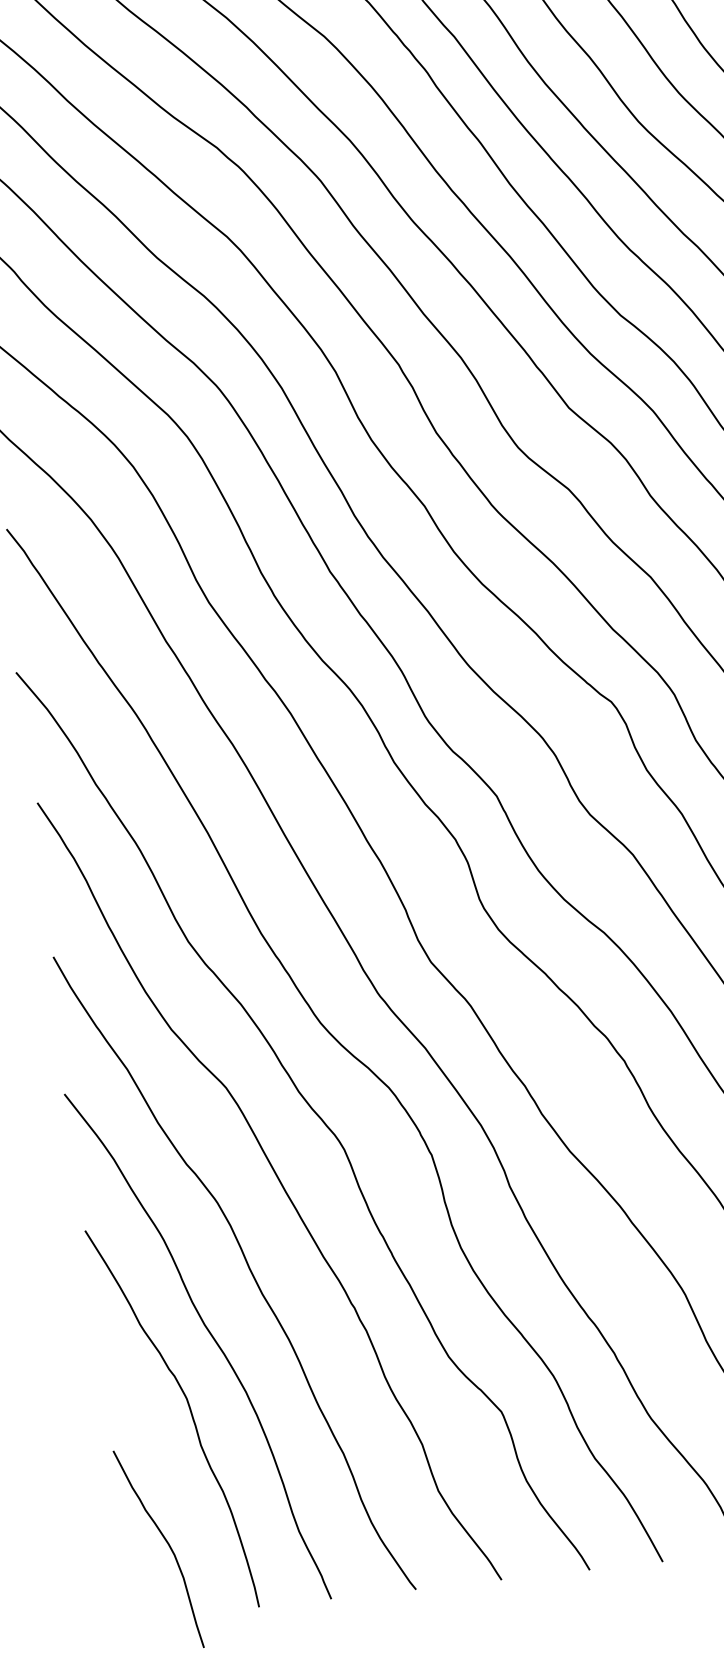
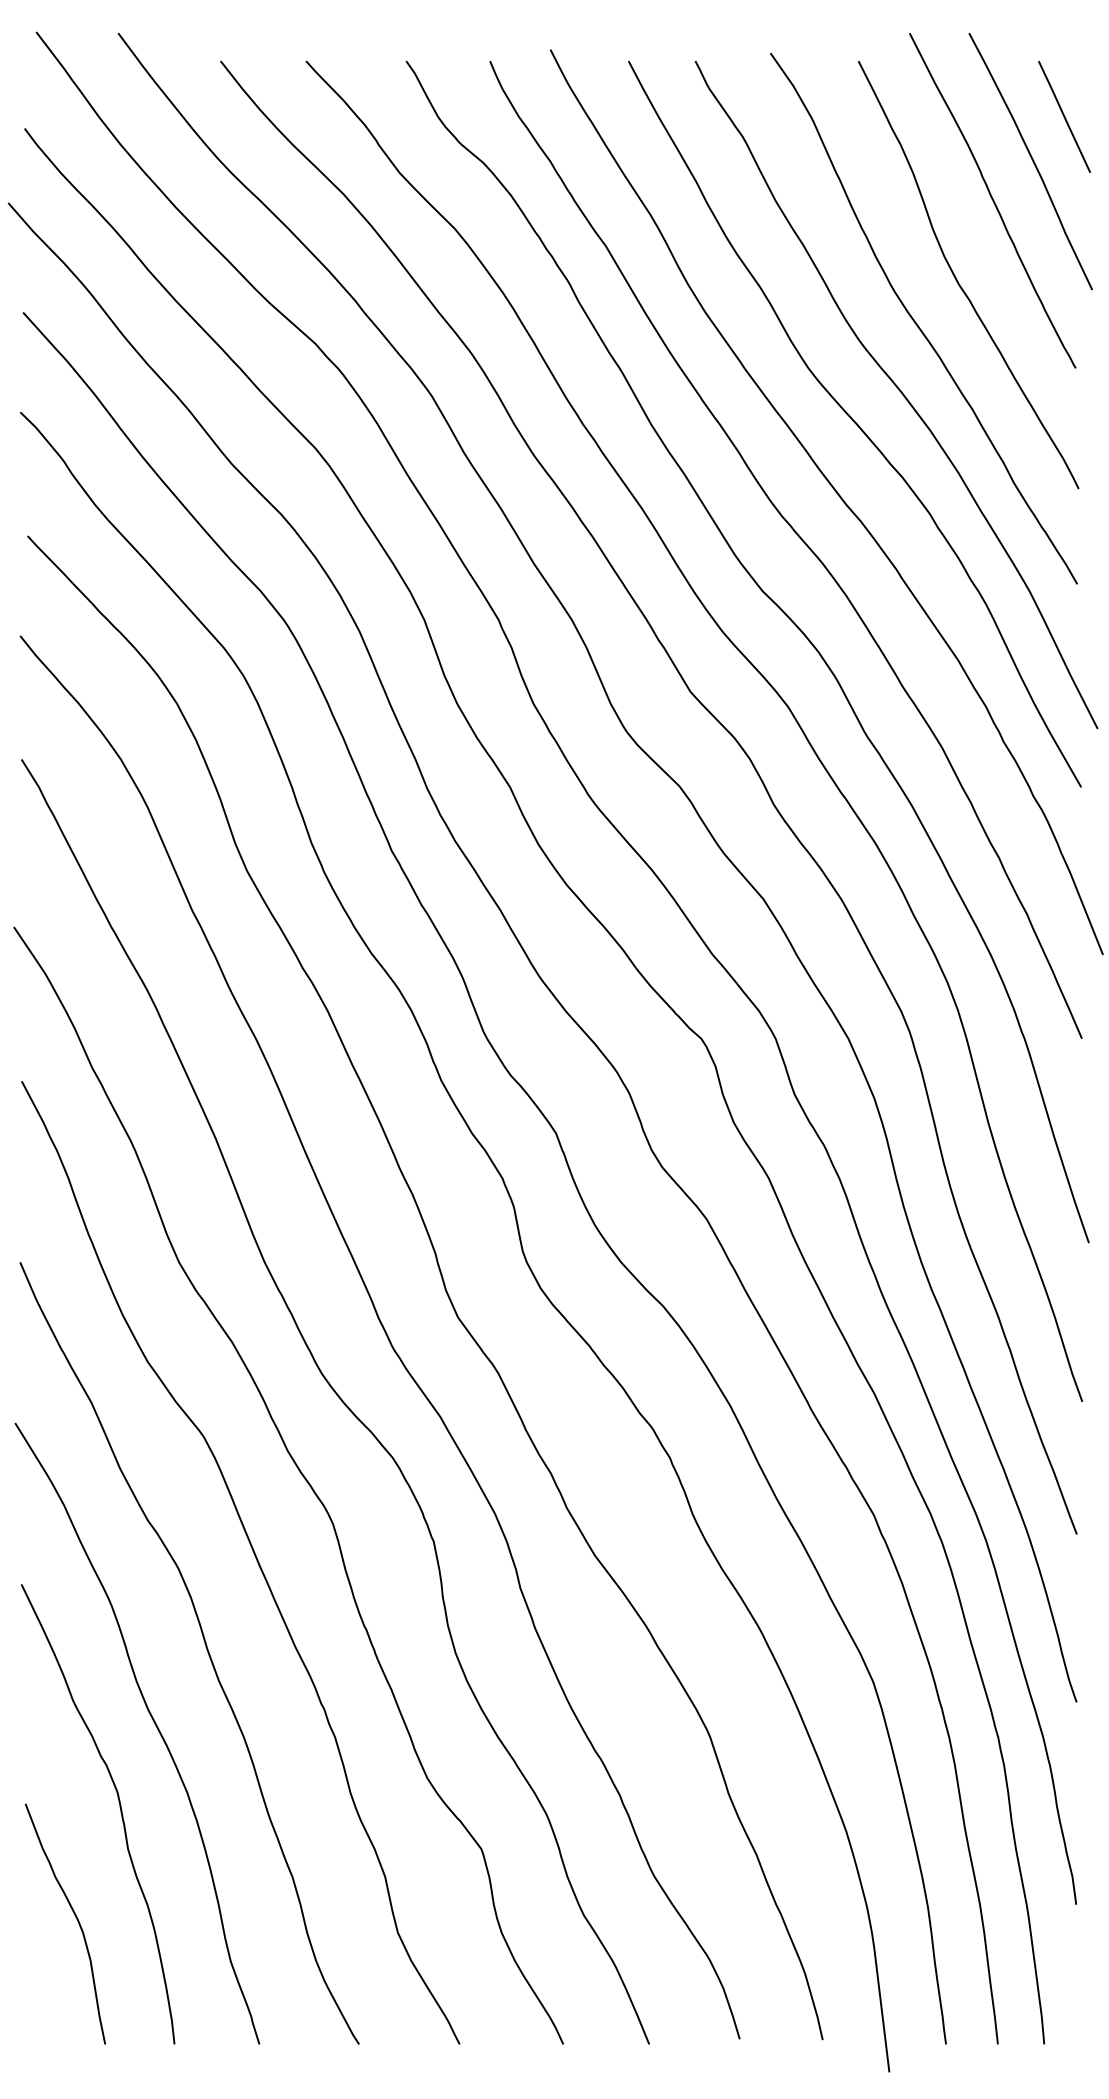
curve: (166, 1542) -> (75, 1917), moved

